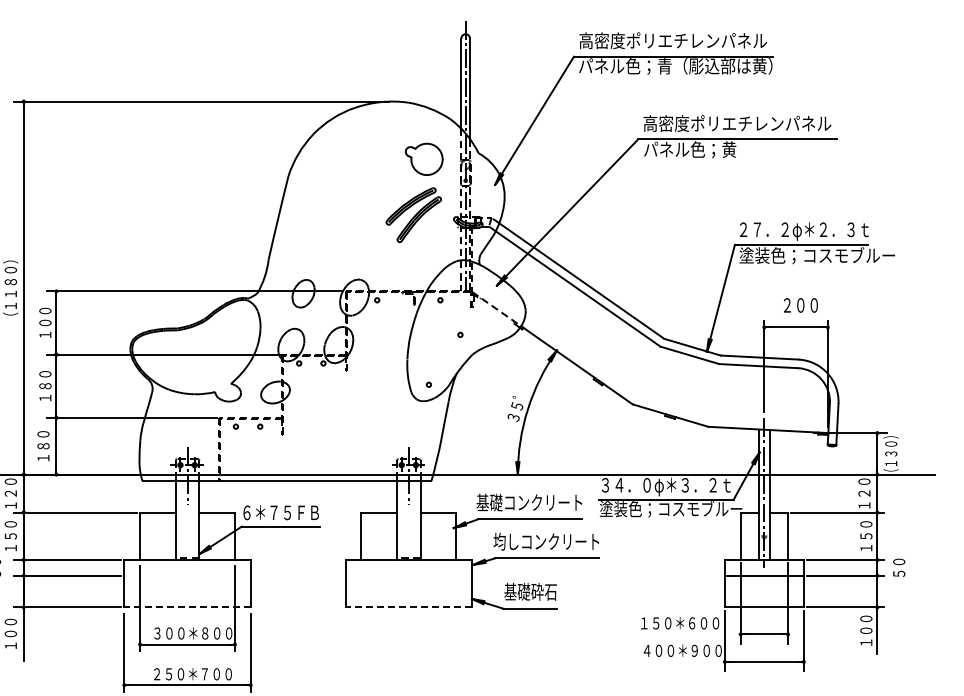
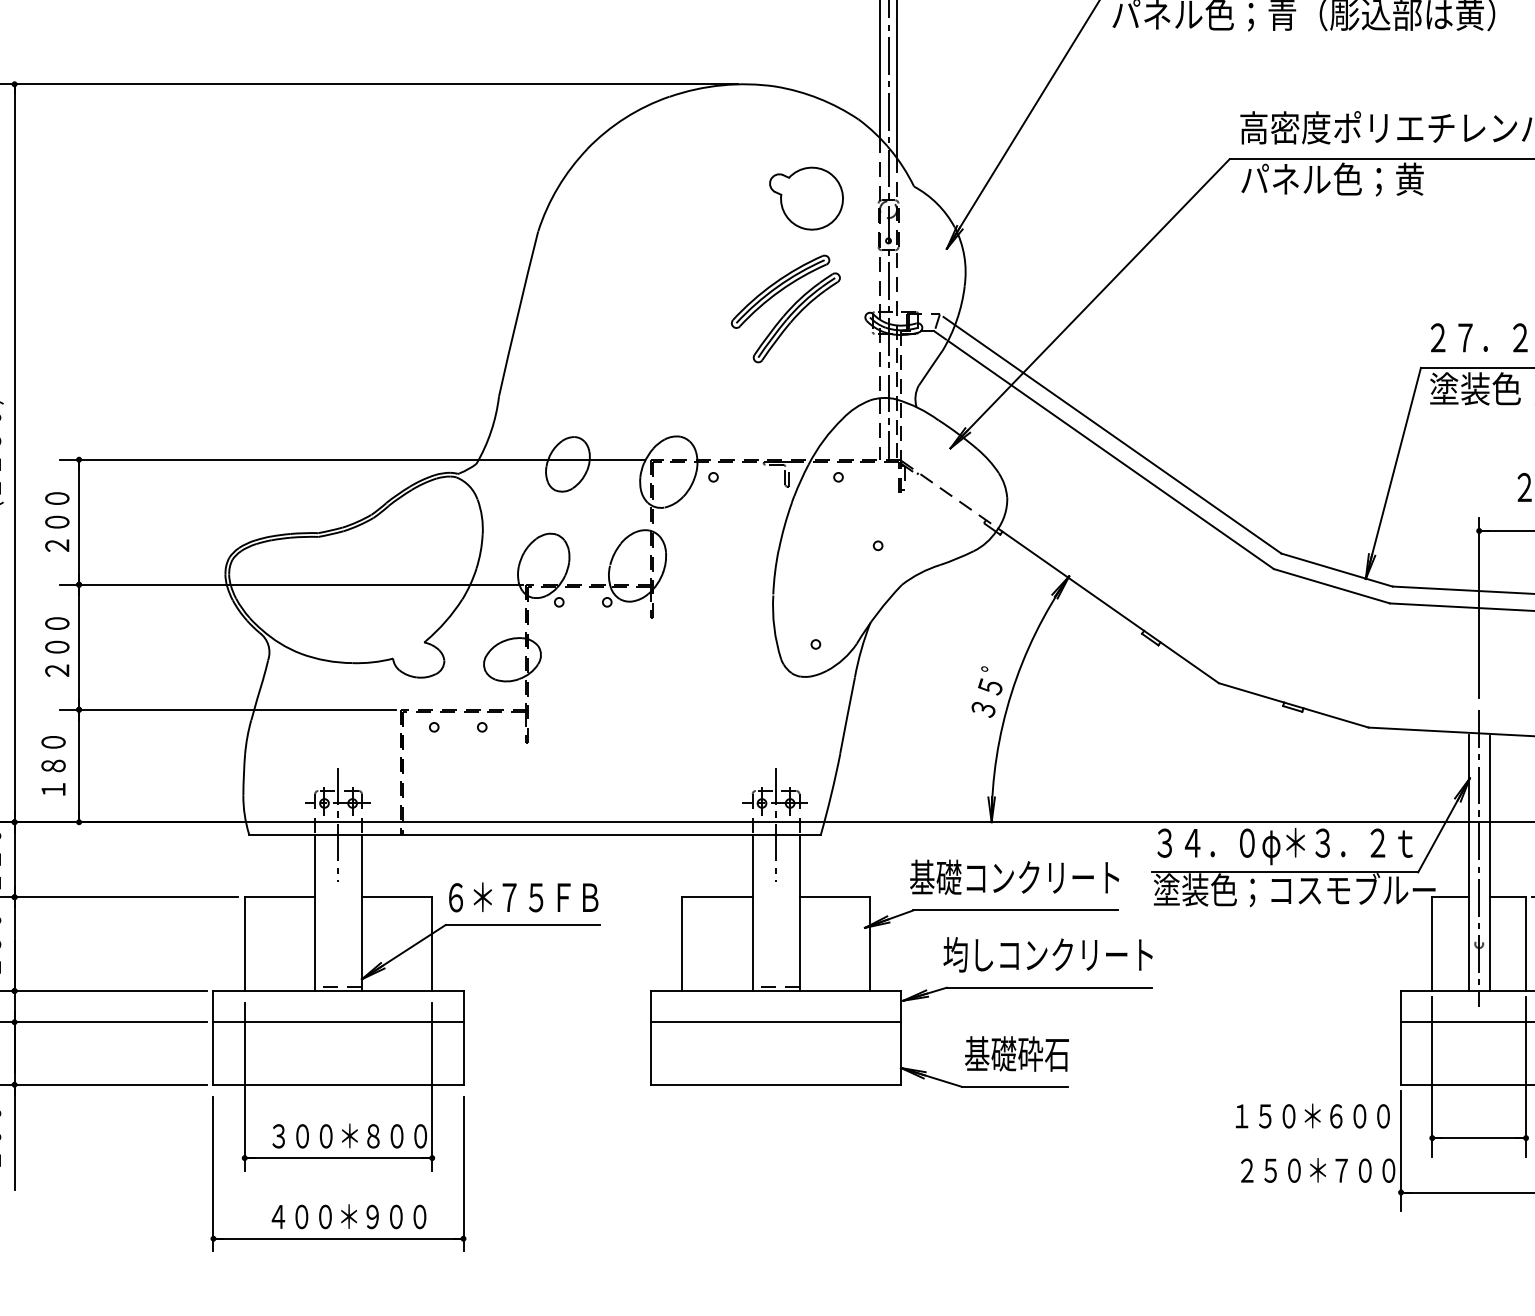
text: (44, 334) -> (55, 544), １００ -> ２００
text: (45, 392) -> (57, 659), １８０ -> ２００
line: (187, 575) -> (338, 1021), added
line: (408, 575) -> (775, 1021), added
line: (187, 607) -> (338, 1084), dashed -> solid
line: (408, 607) -> (775, 1084), dashed -> solid
text: (670, 650) -> (1293, 1169), ４００＊９００ -> ２５０＊７００
text: (180, 674) -> (324, 1217), ２５０＊７００ -> ４００＊９００

